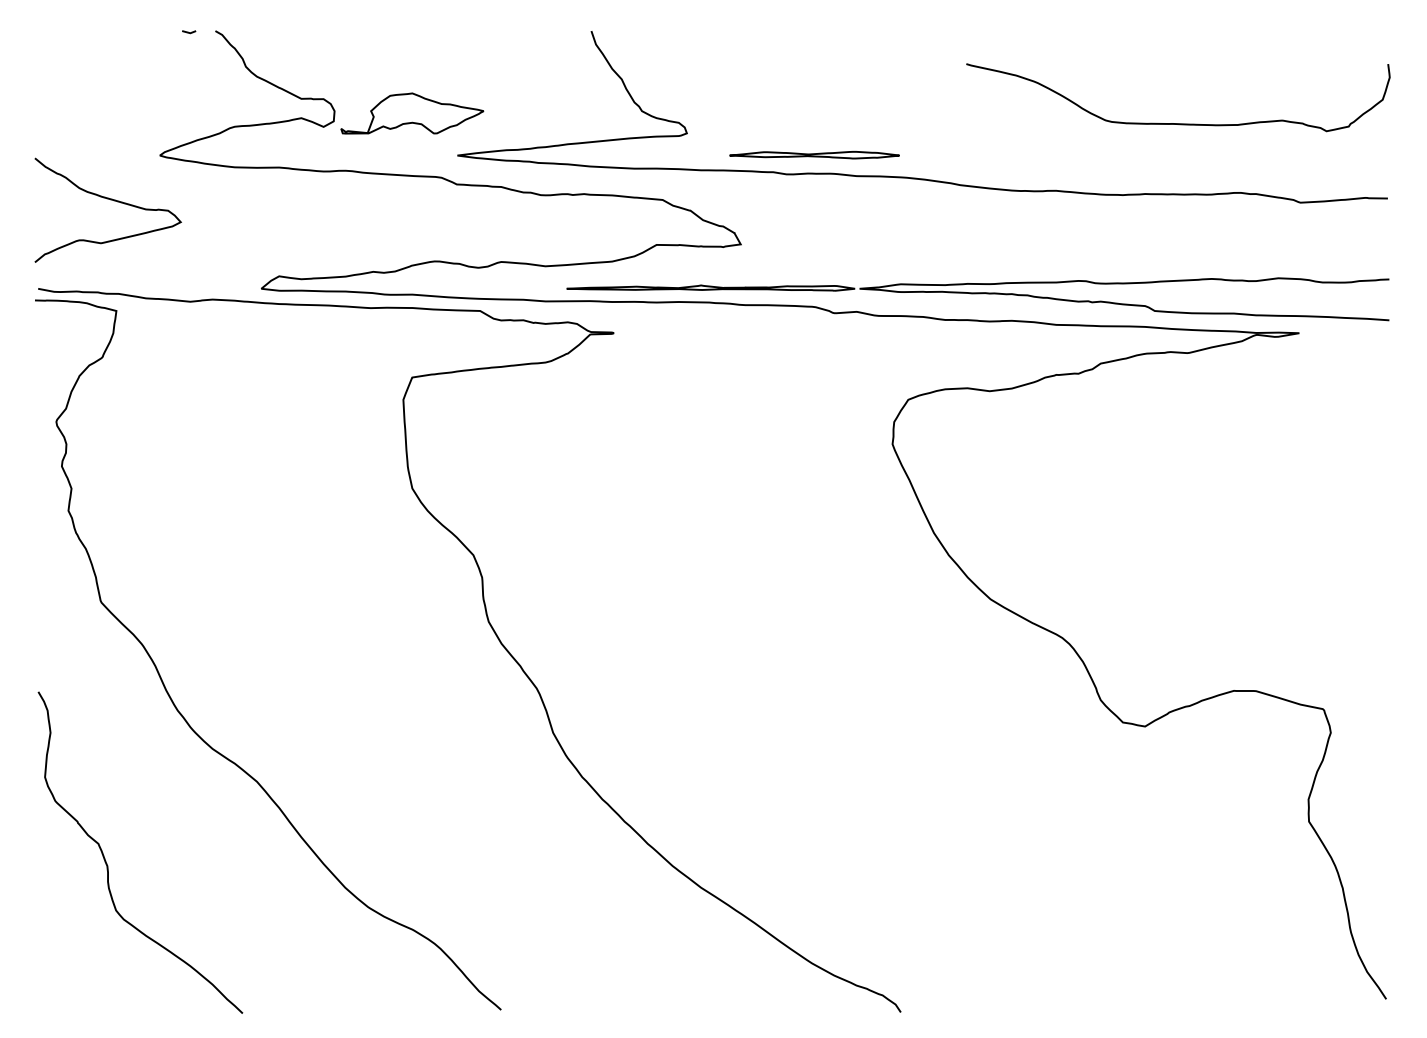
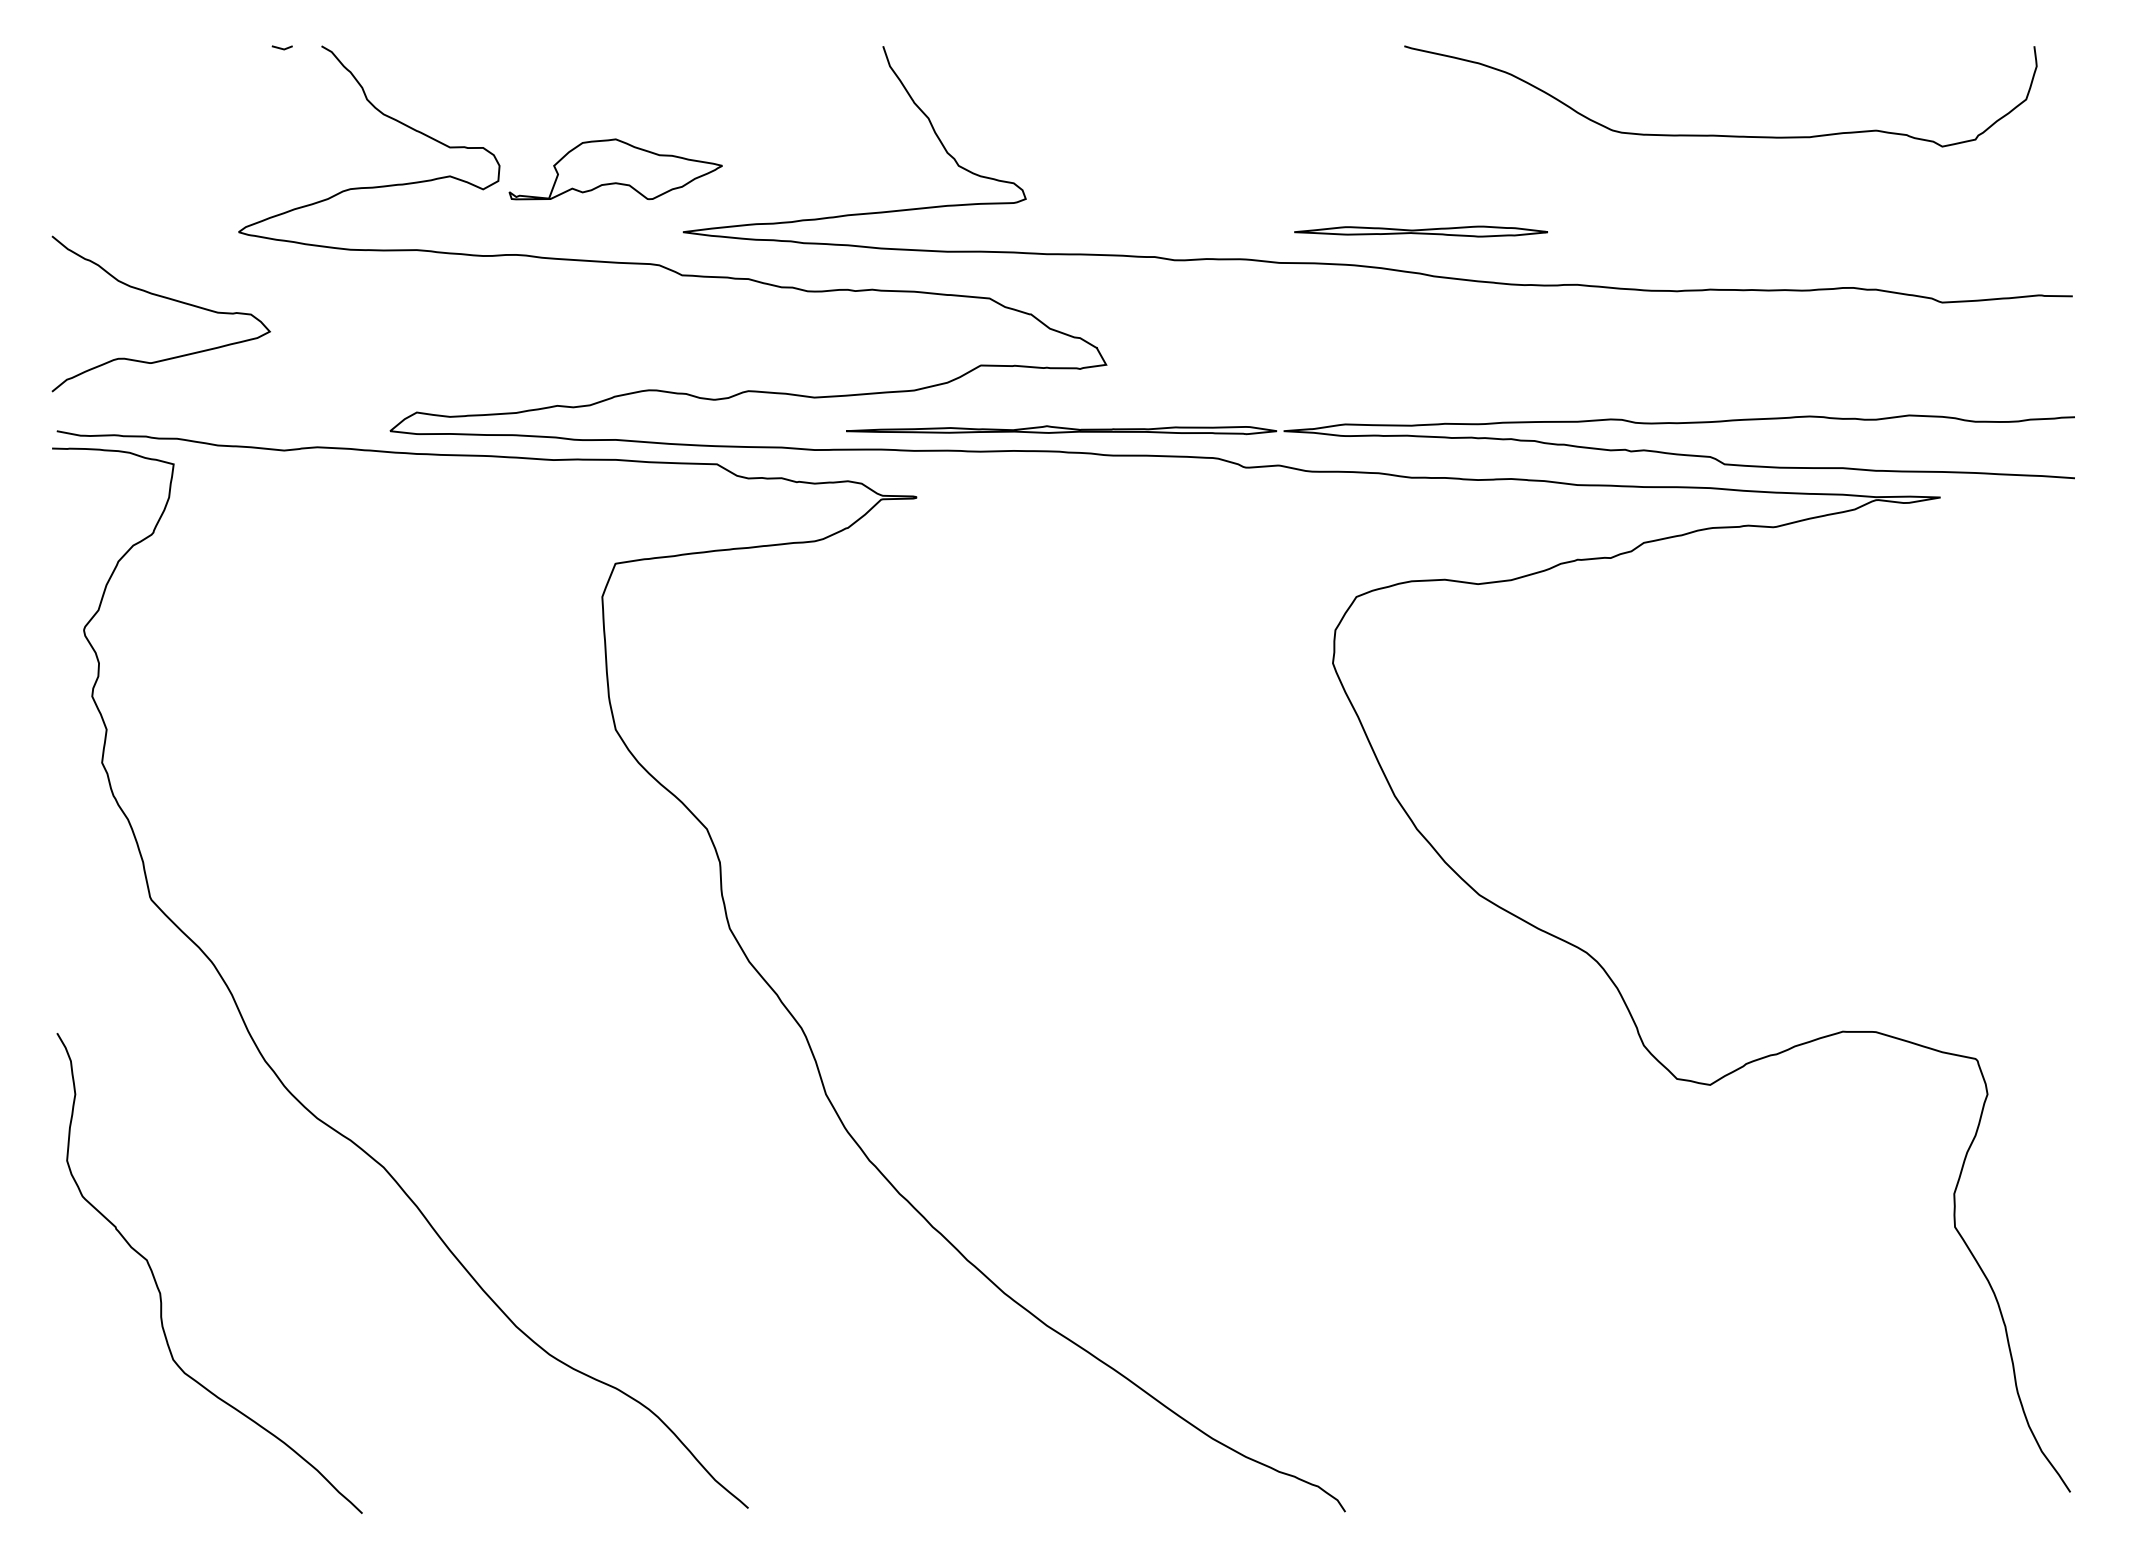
curve: (1178, 123) -> (1721, 134), moved
part: (814, 155) -> (1420, 232), moved

